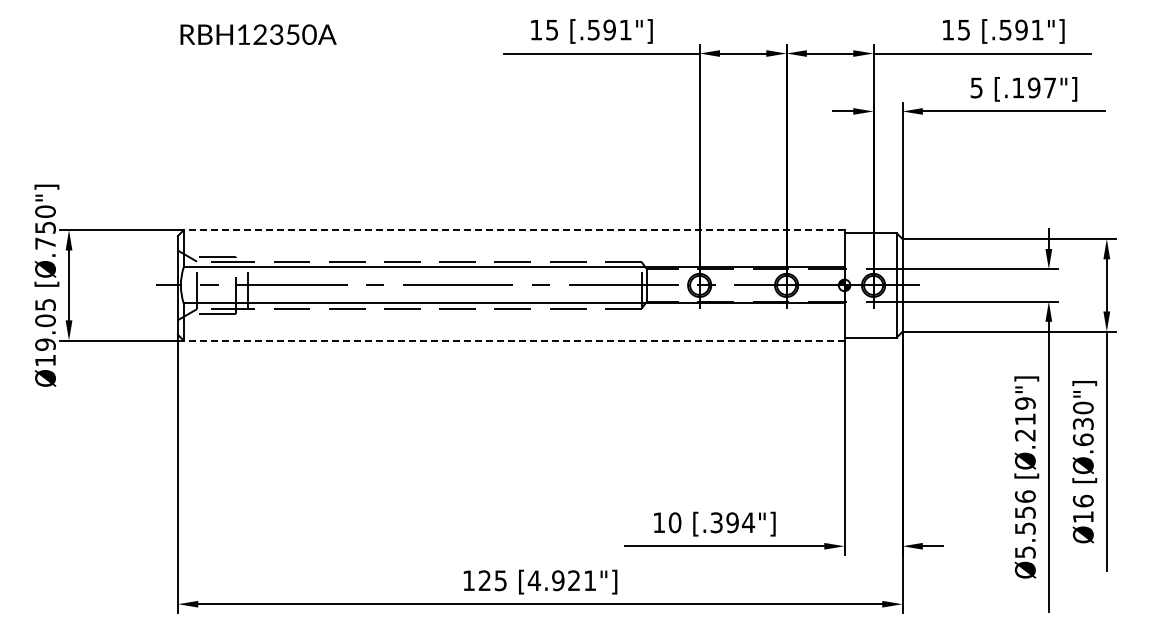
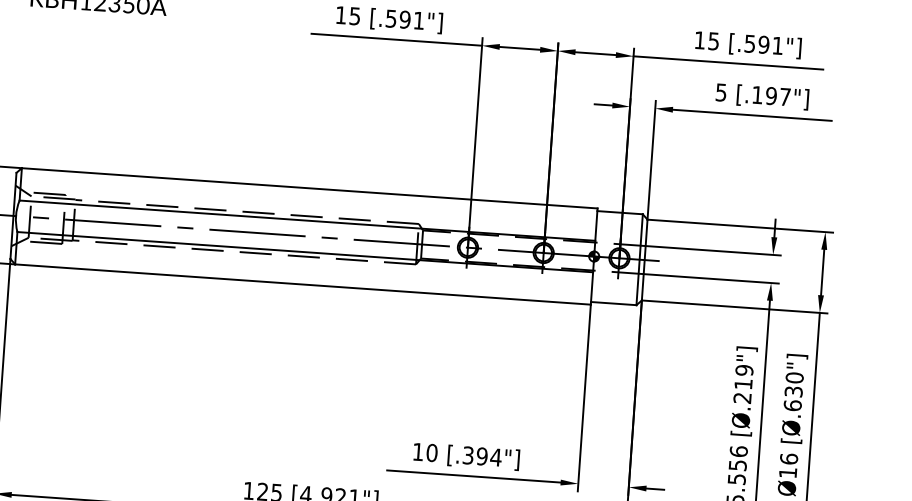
line: (513, 230) -> (309, 188), dashed -> solid
line: (513, 340) -> (302, 284), dashed -> solid

